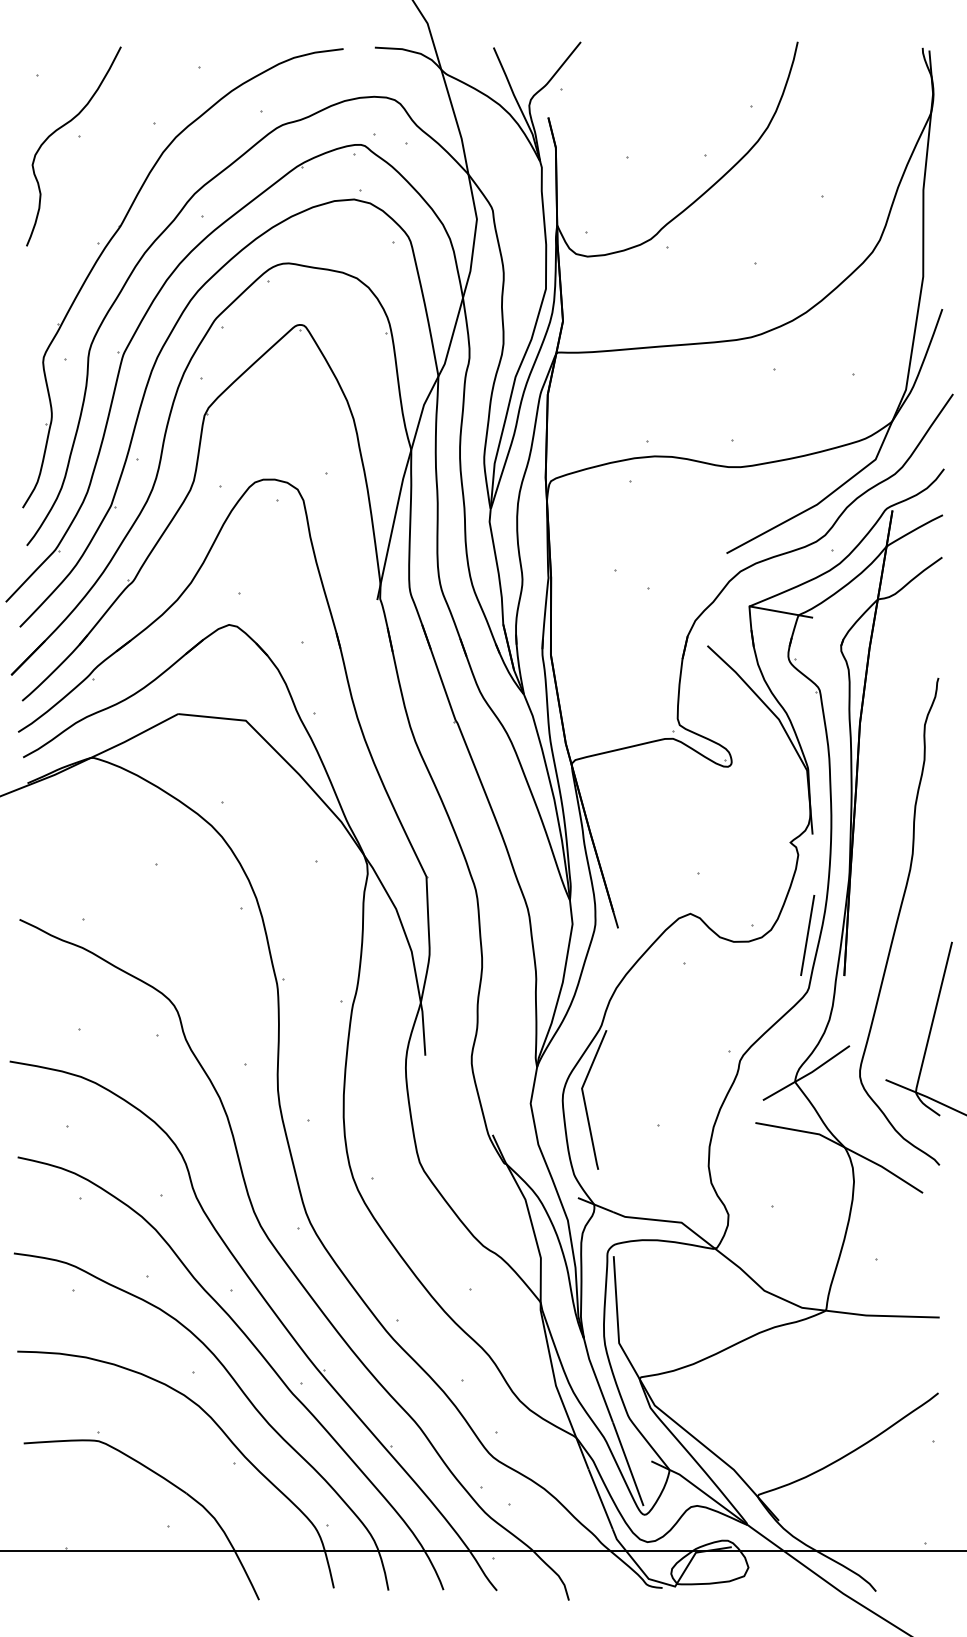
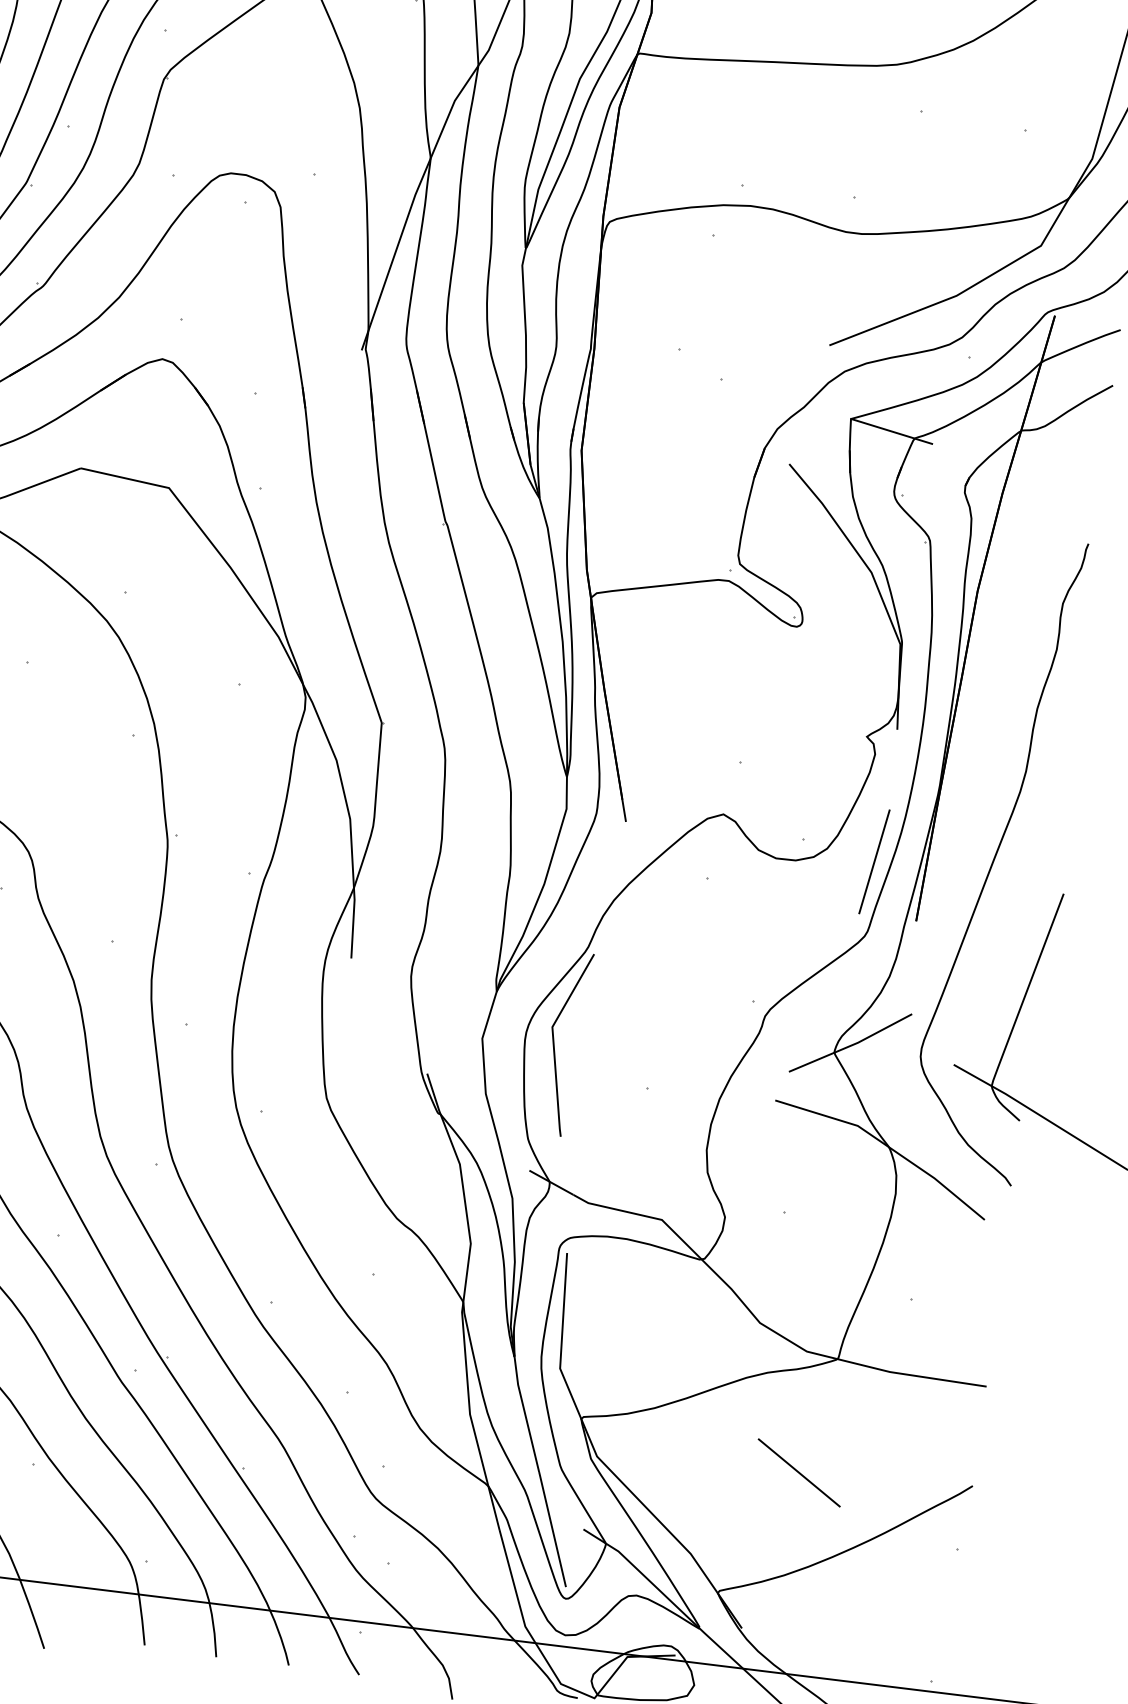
line: (807, 1399) -> (799, 1473), added

